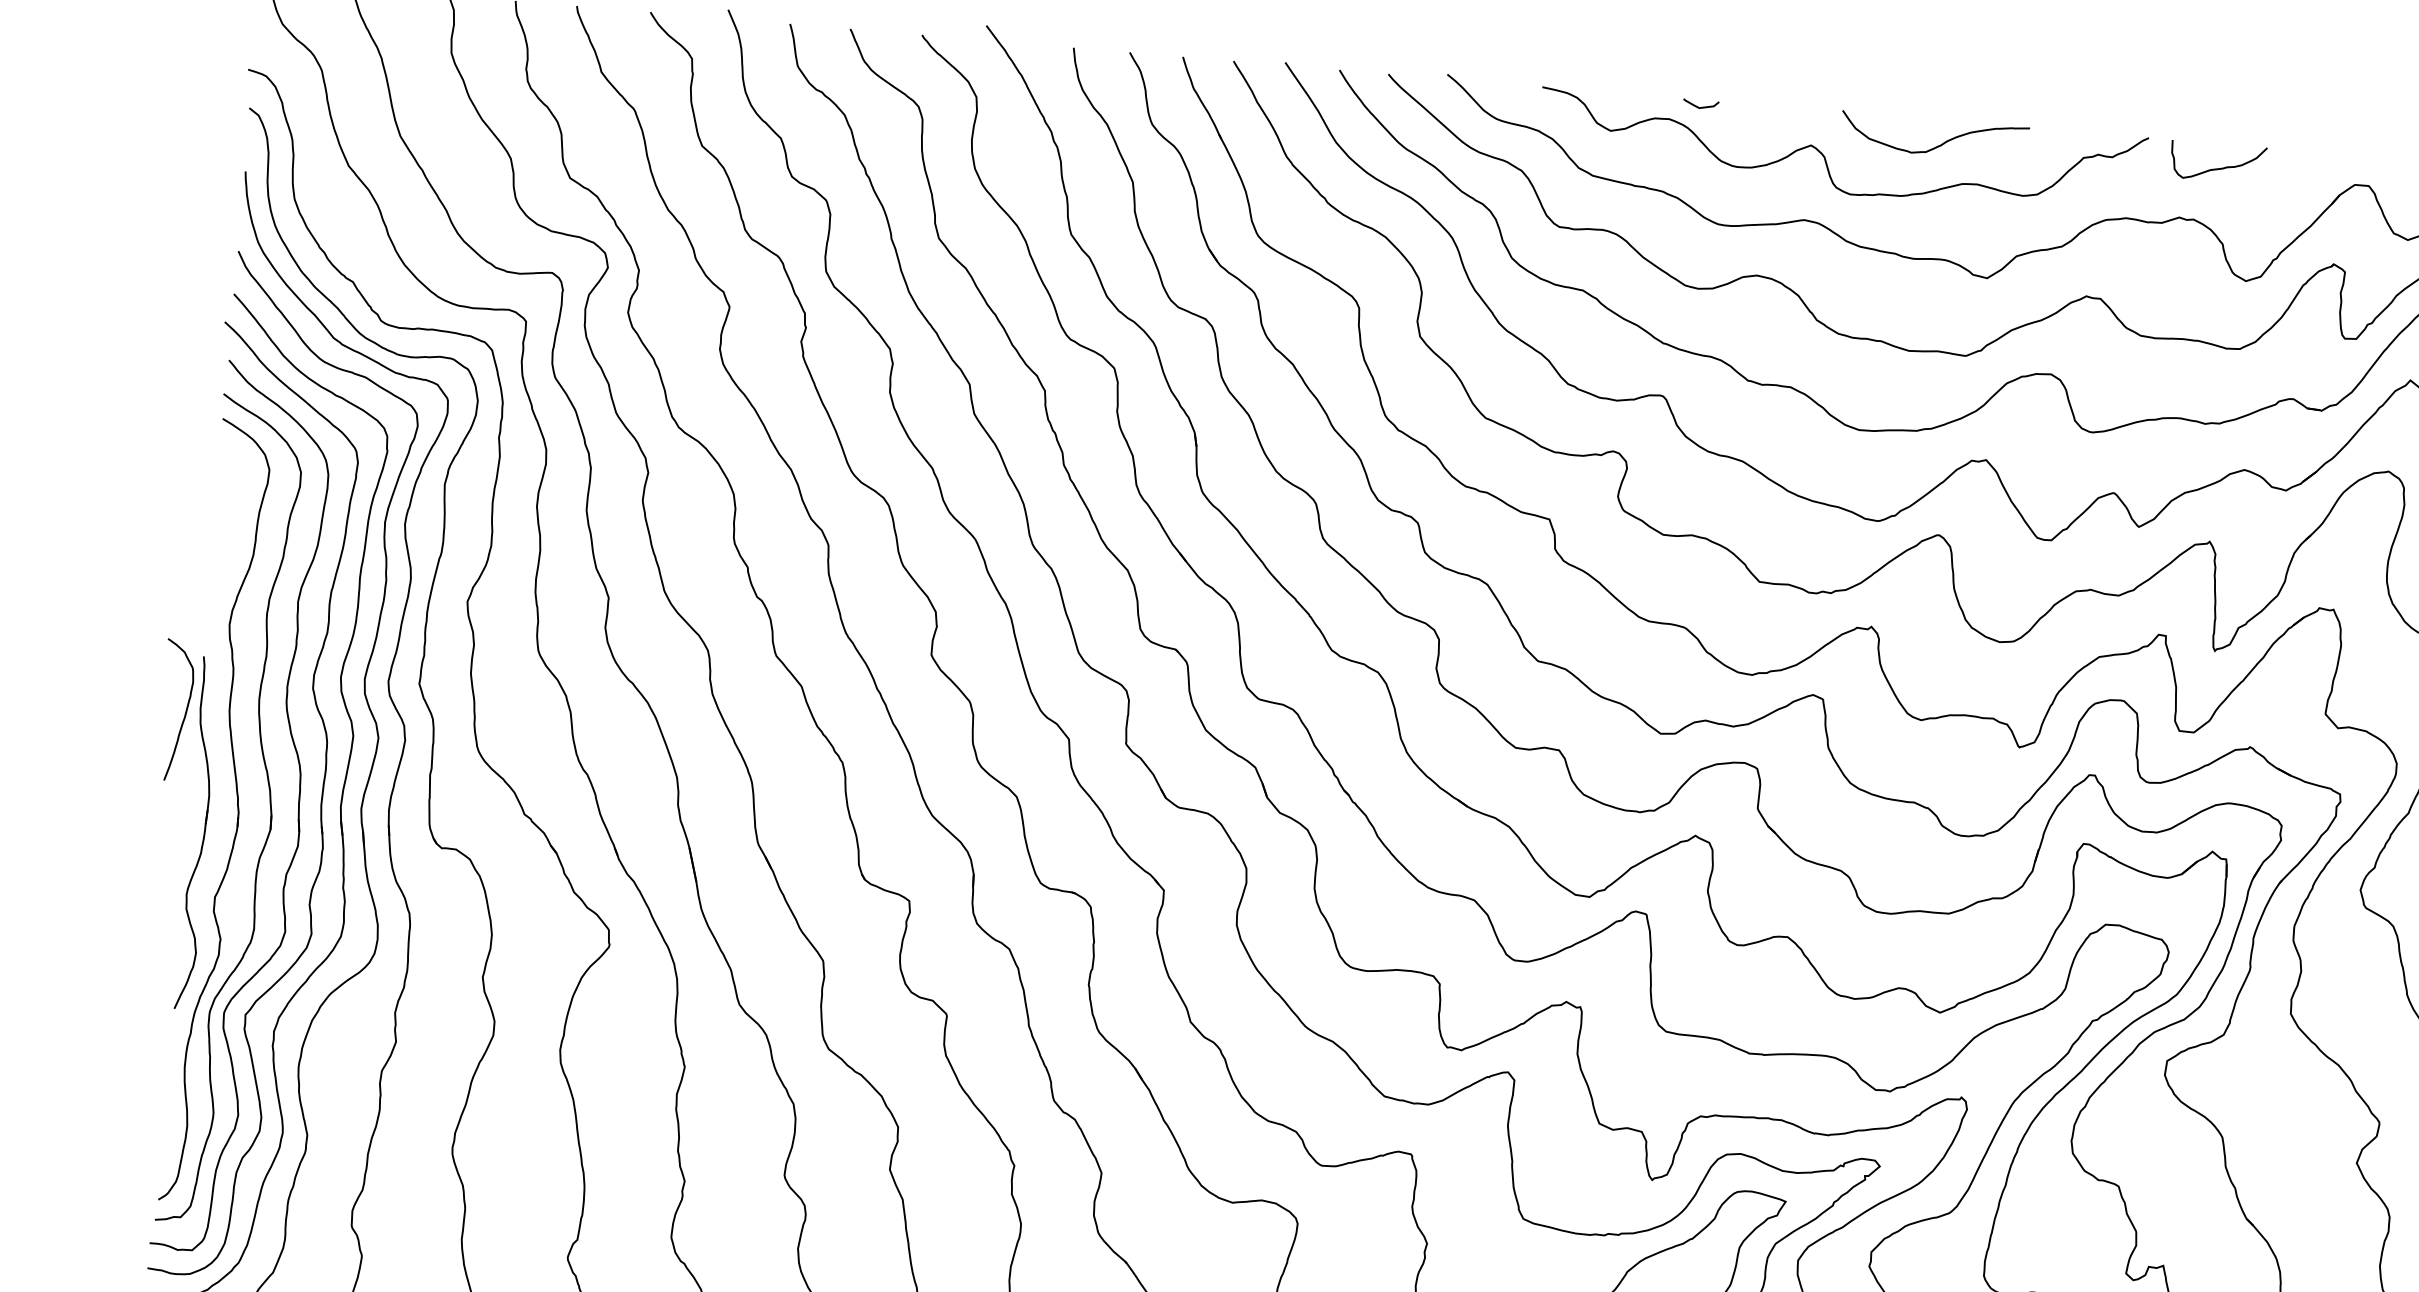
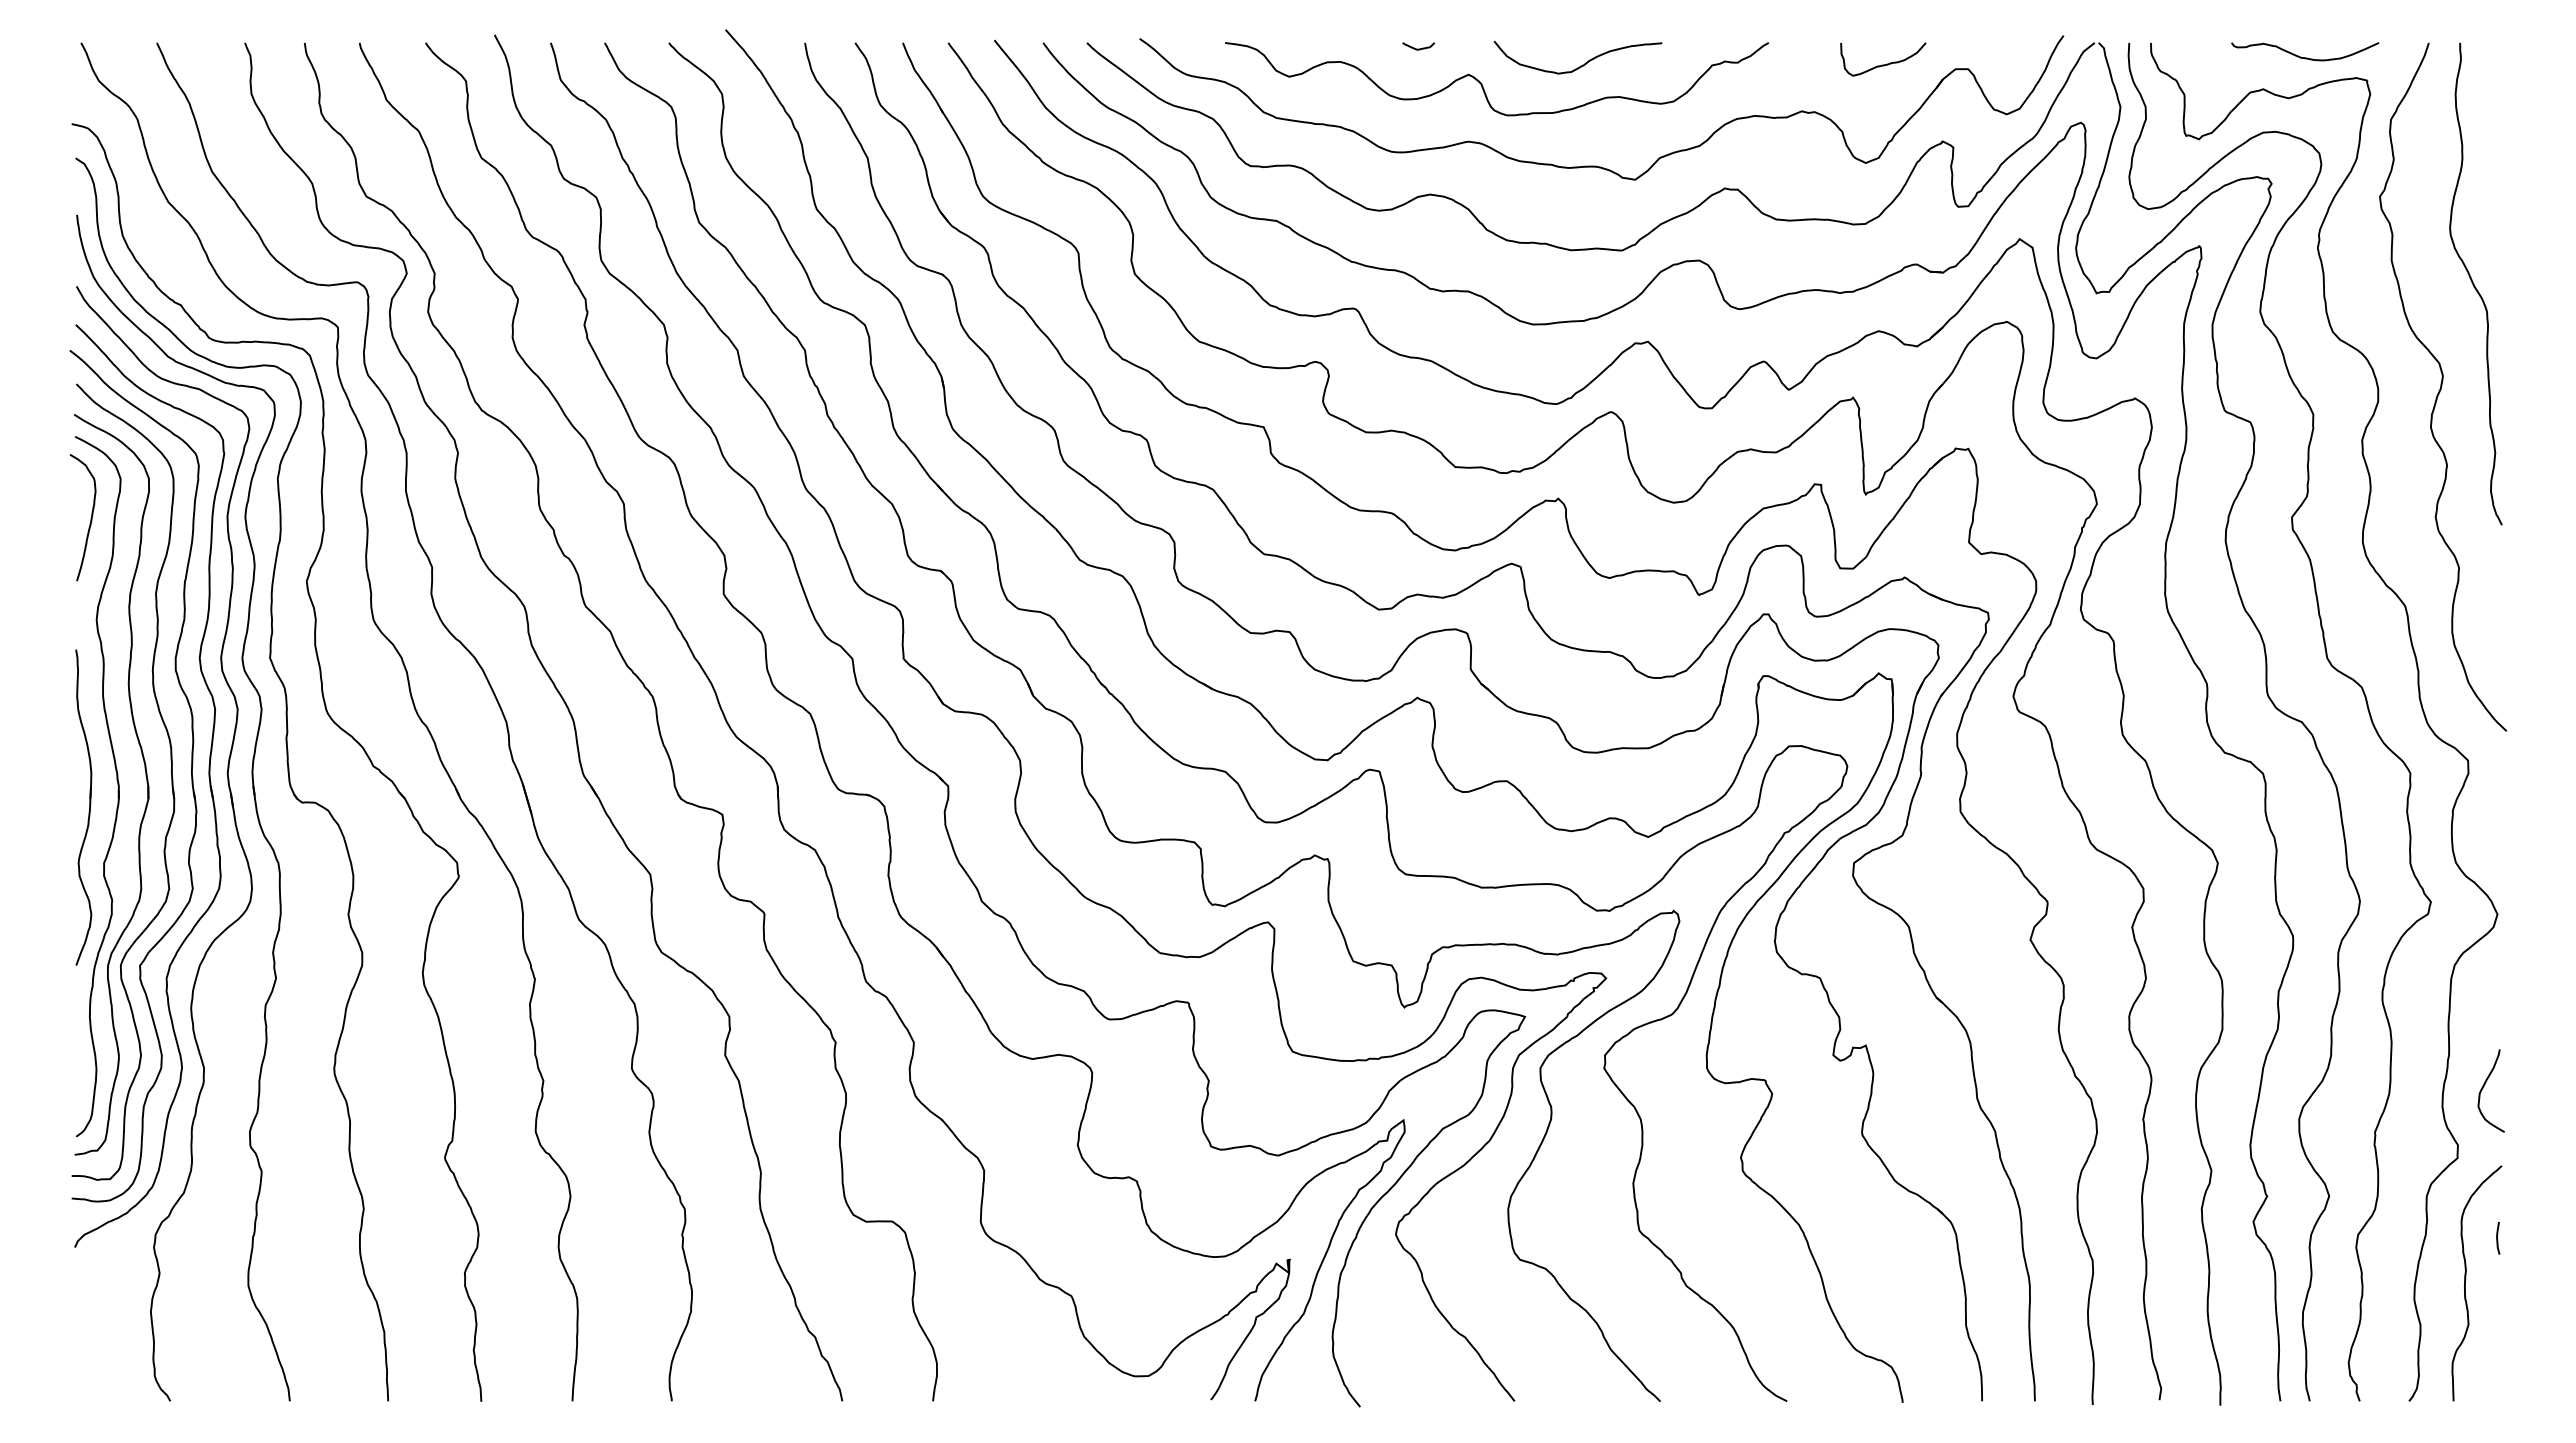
curve: (1700, 106) -> (1418, 48), moved
curve: (2221, 167) -> (1886, 63), moved
curve: (184, 711) -> (90, 518), moved

